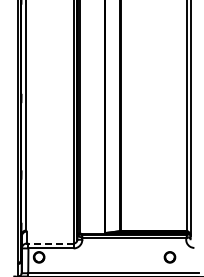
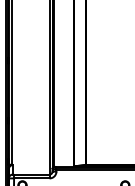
line: (51, 243) -> (32, 174), dashed -> solid

